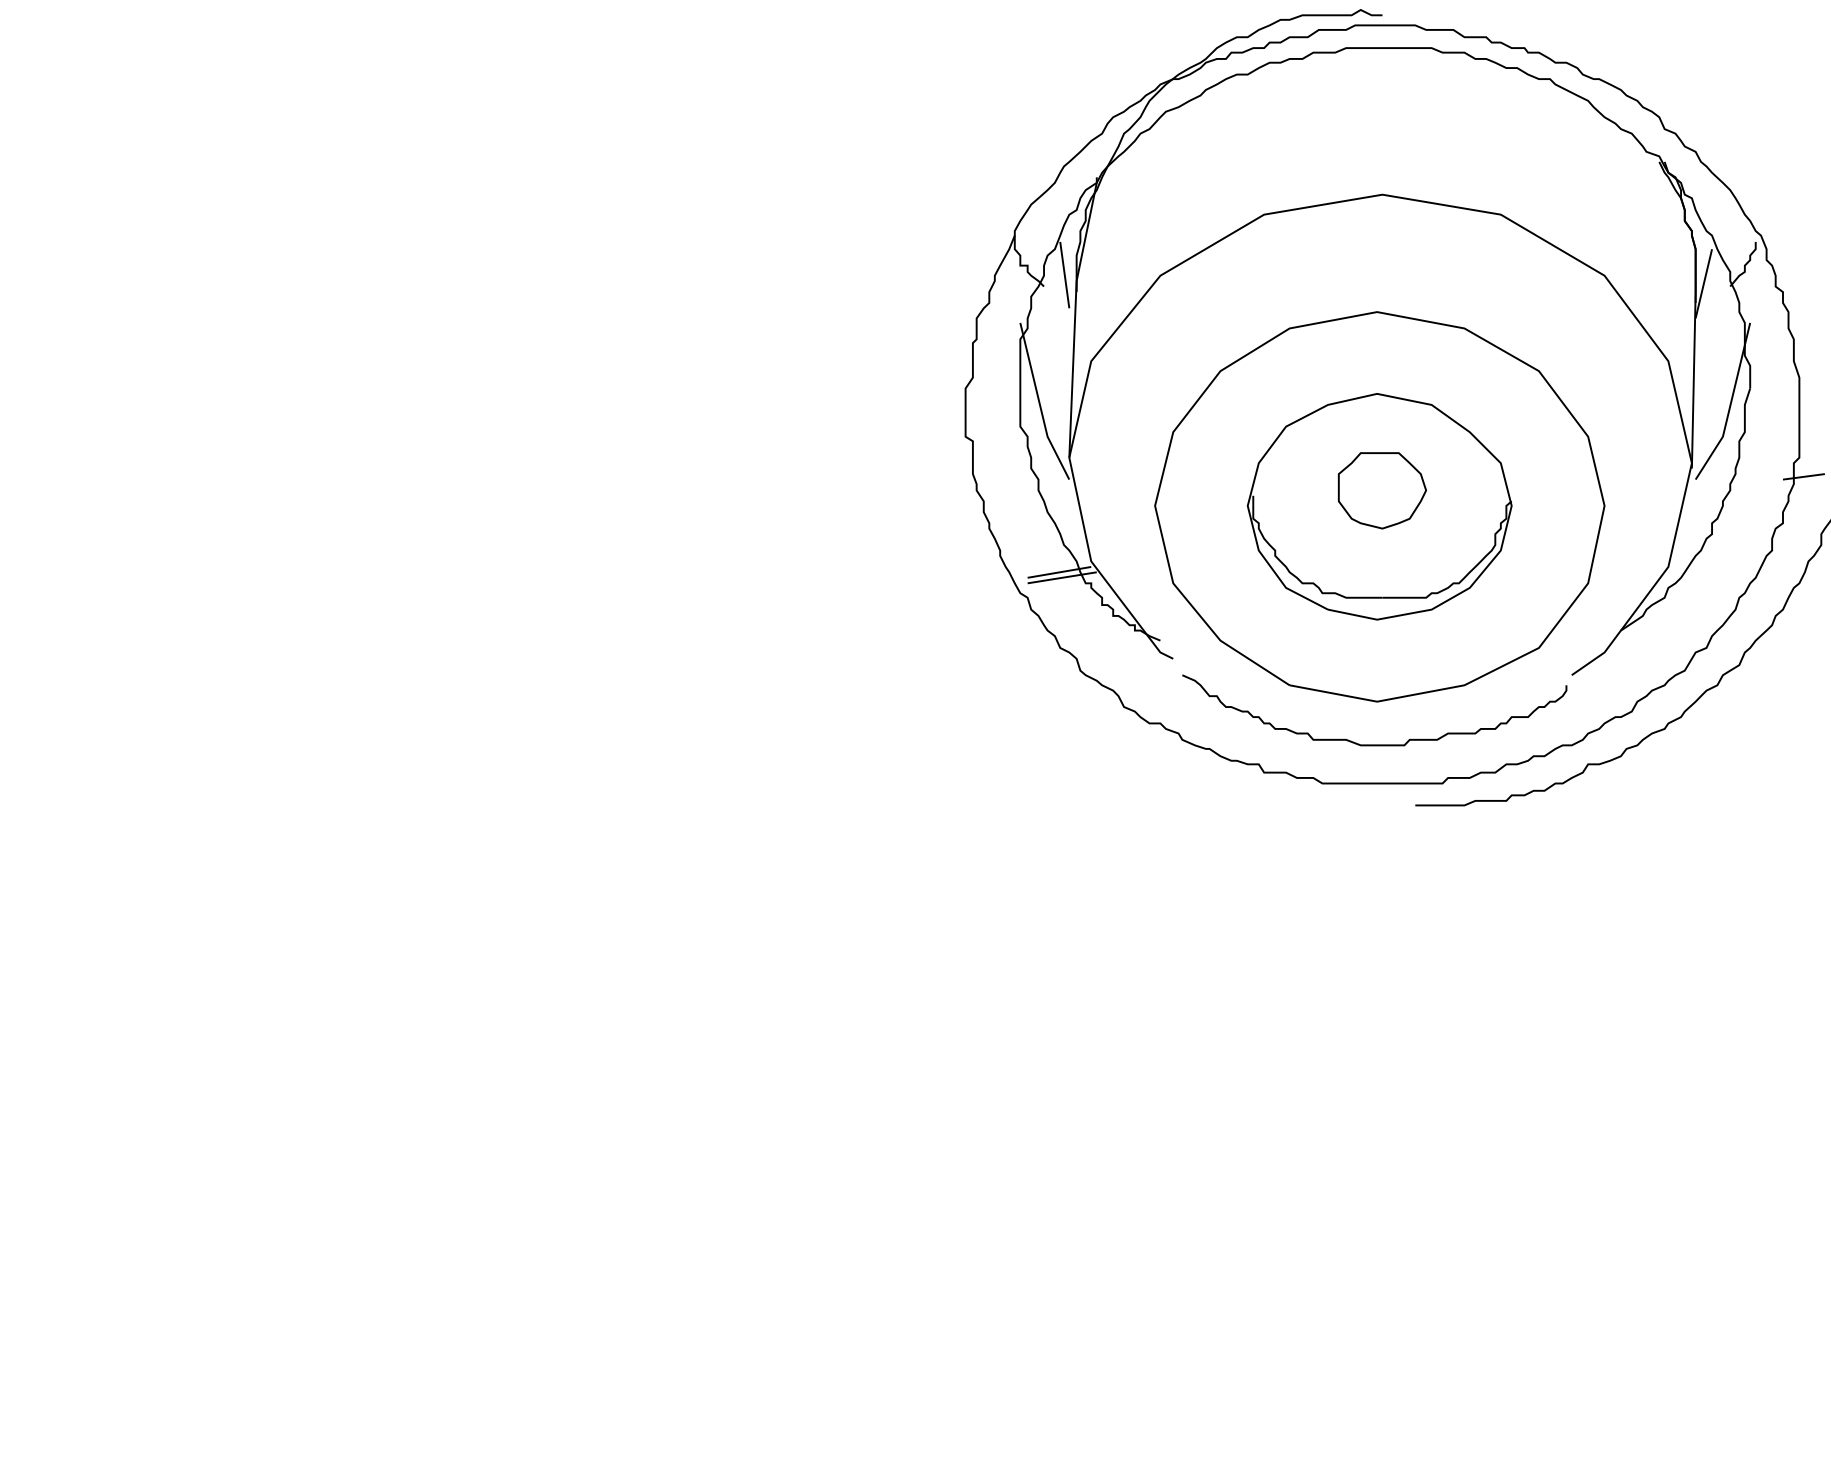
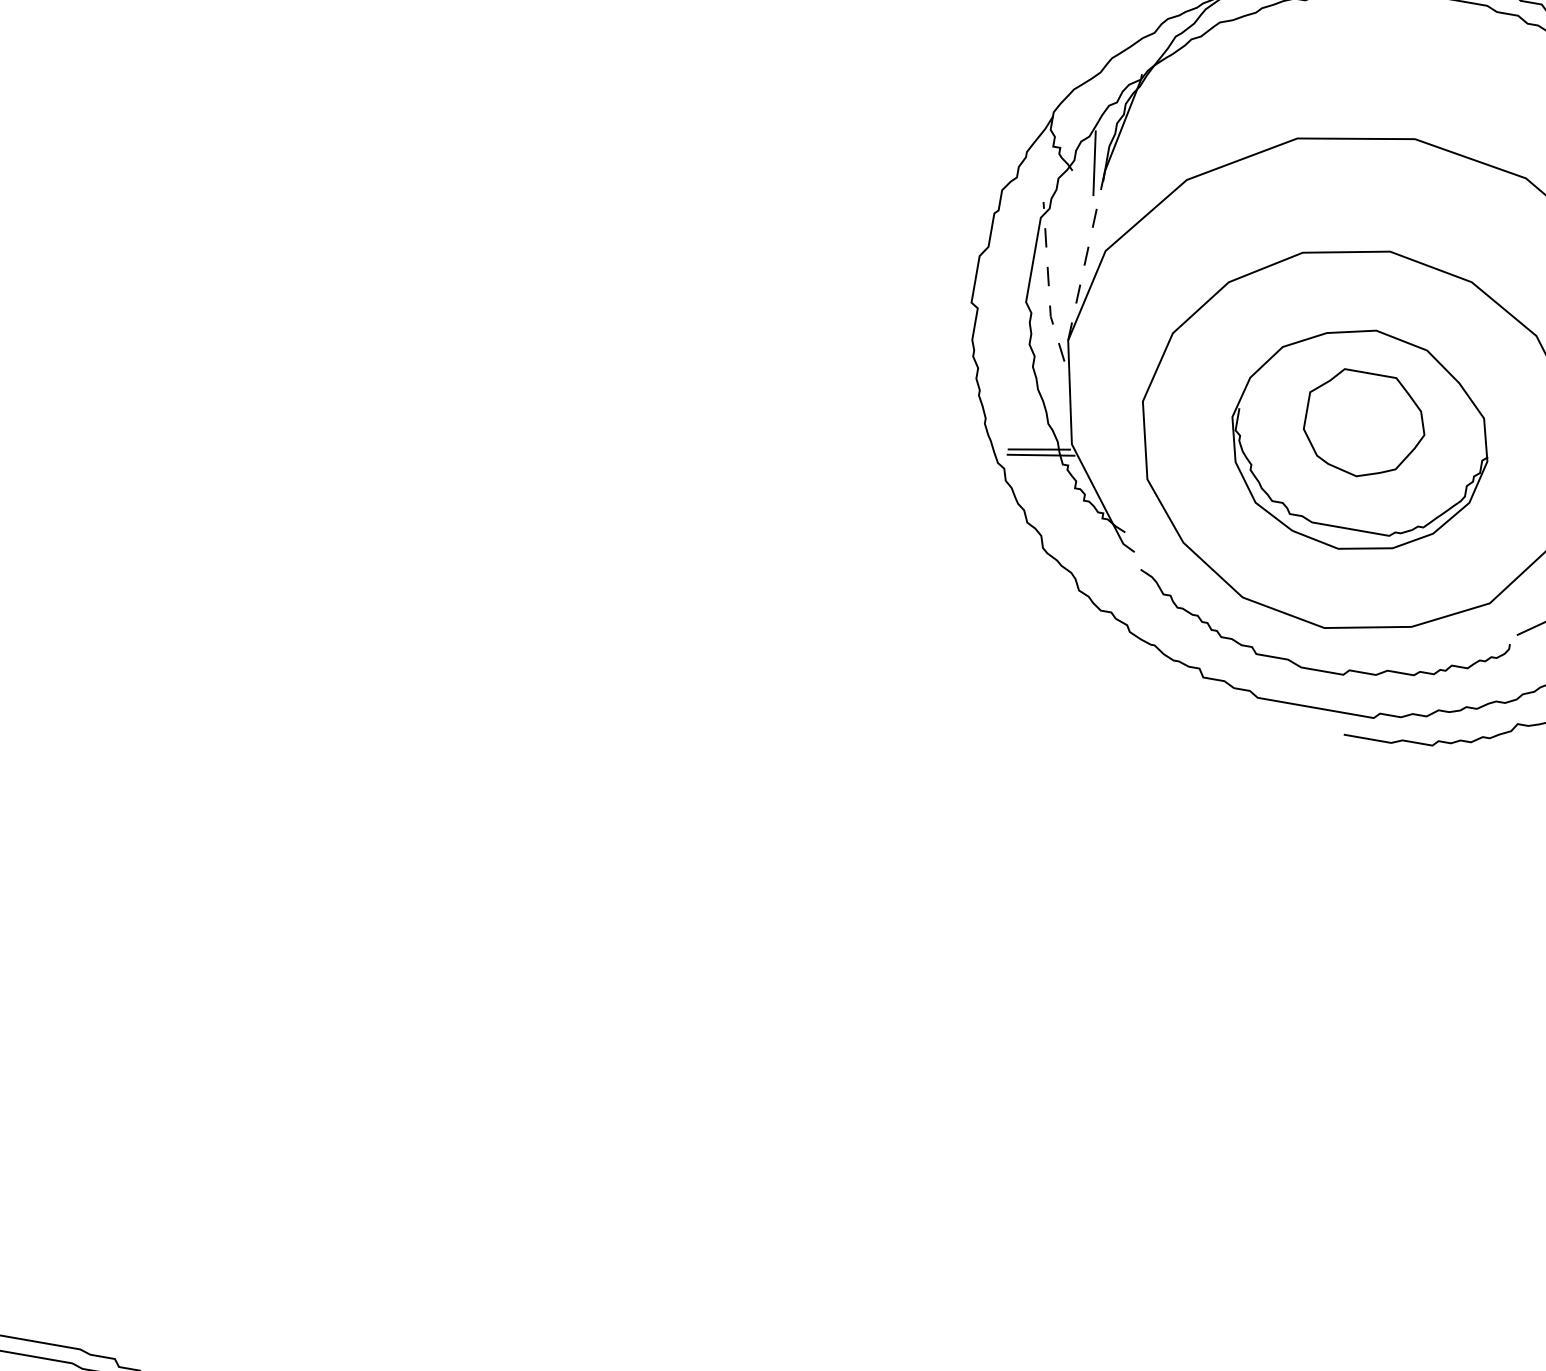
line: (1072, 369) -> (1086, 255), solid -> dashed
line: (1039, 403) -> (1048, 283), solid -> dashed
part: (1381, 490) -> (1364, 424), size x1.4

